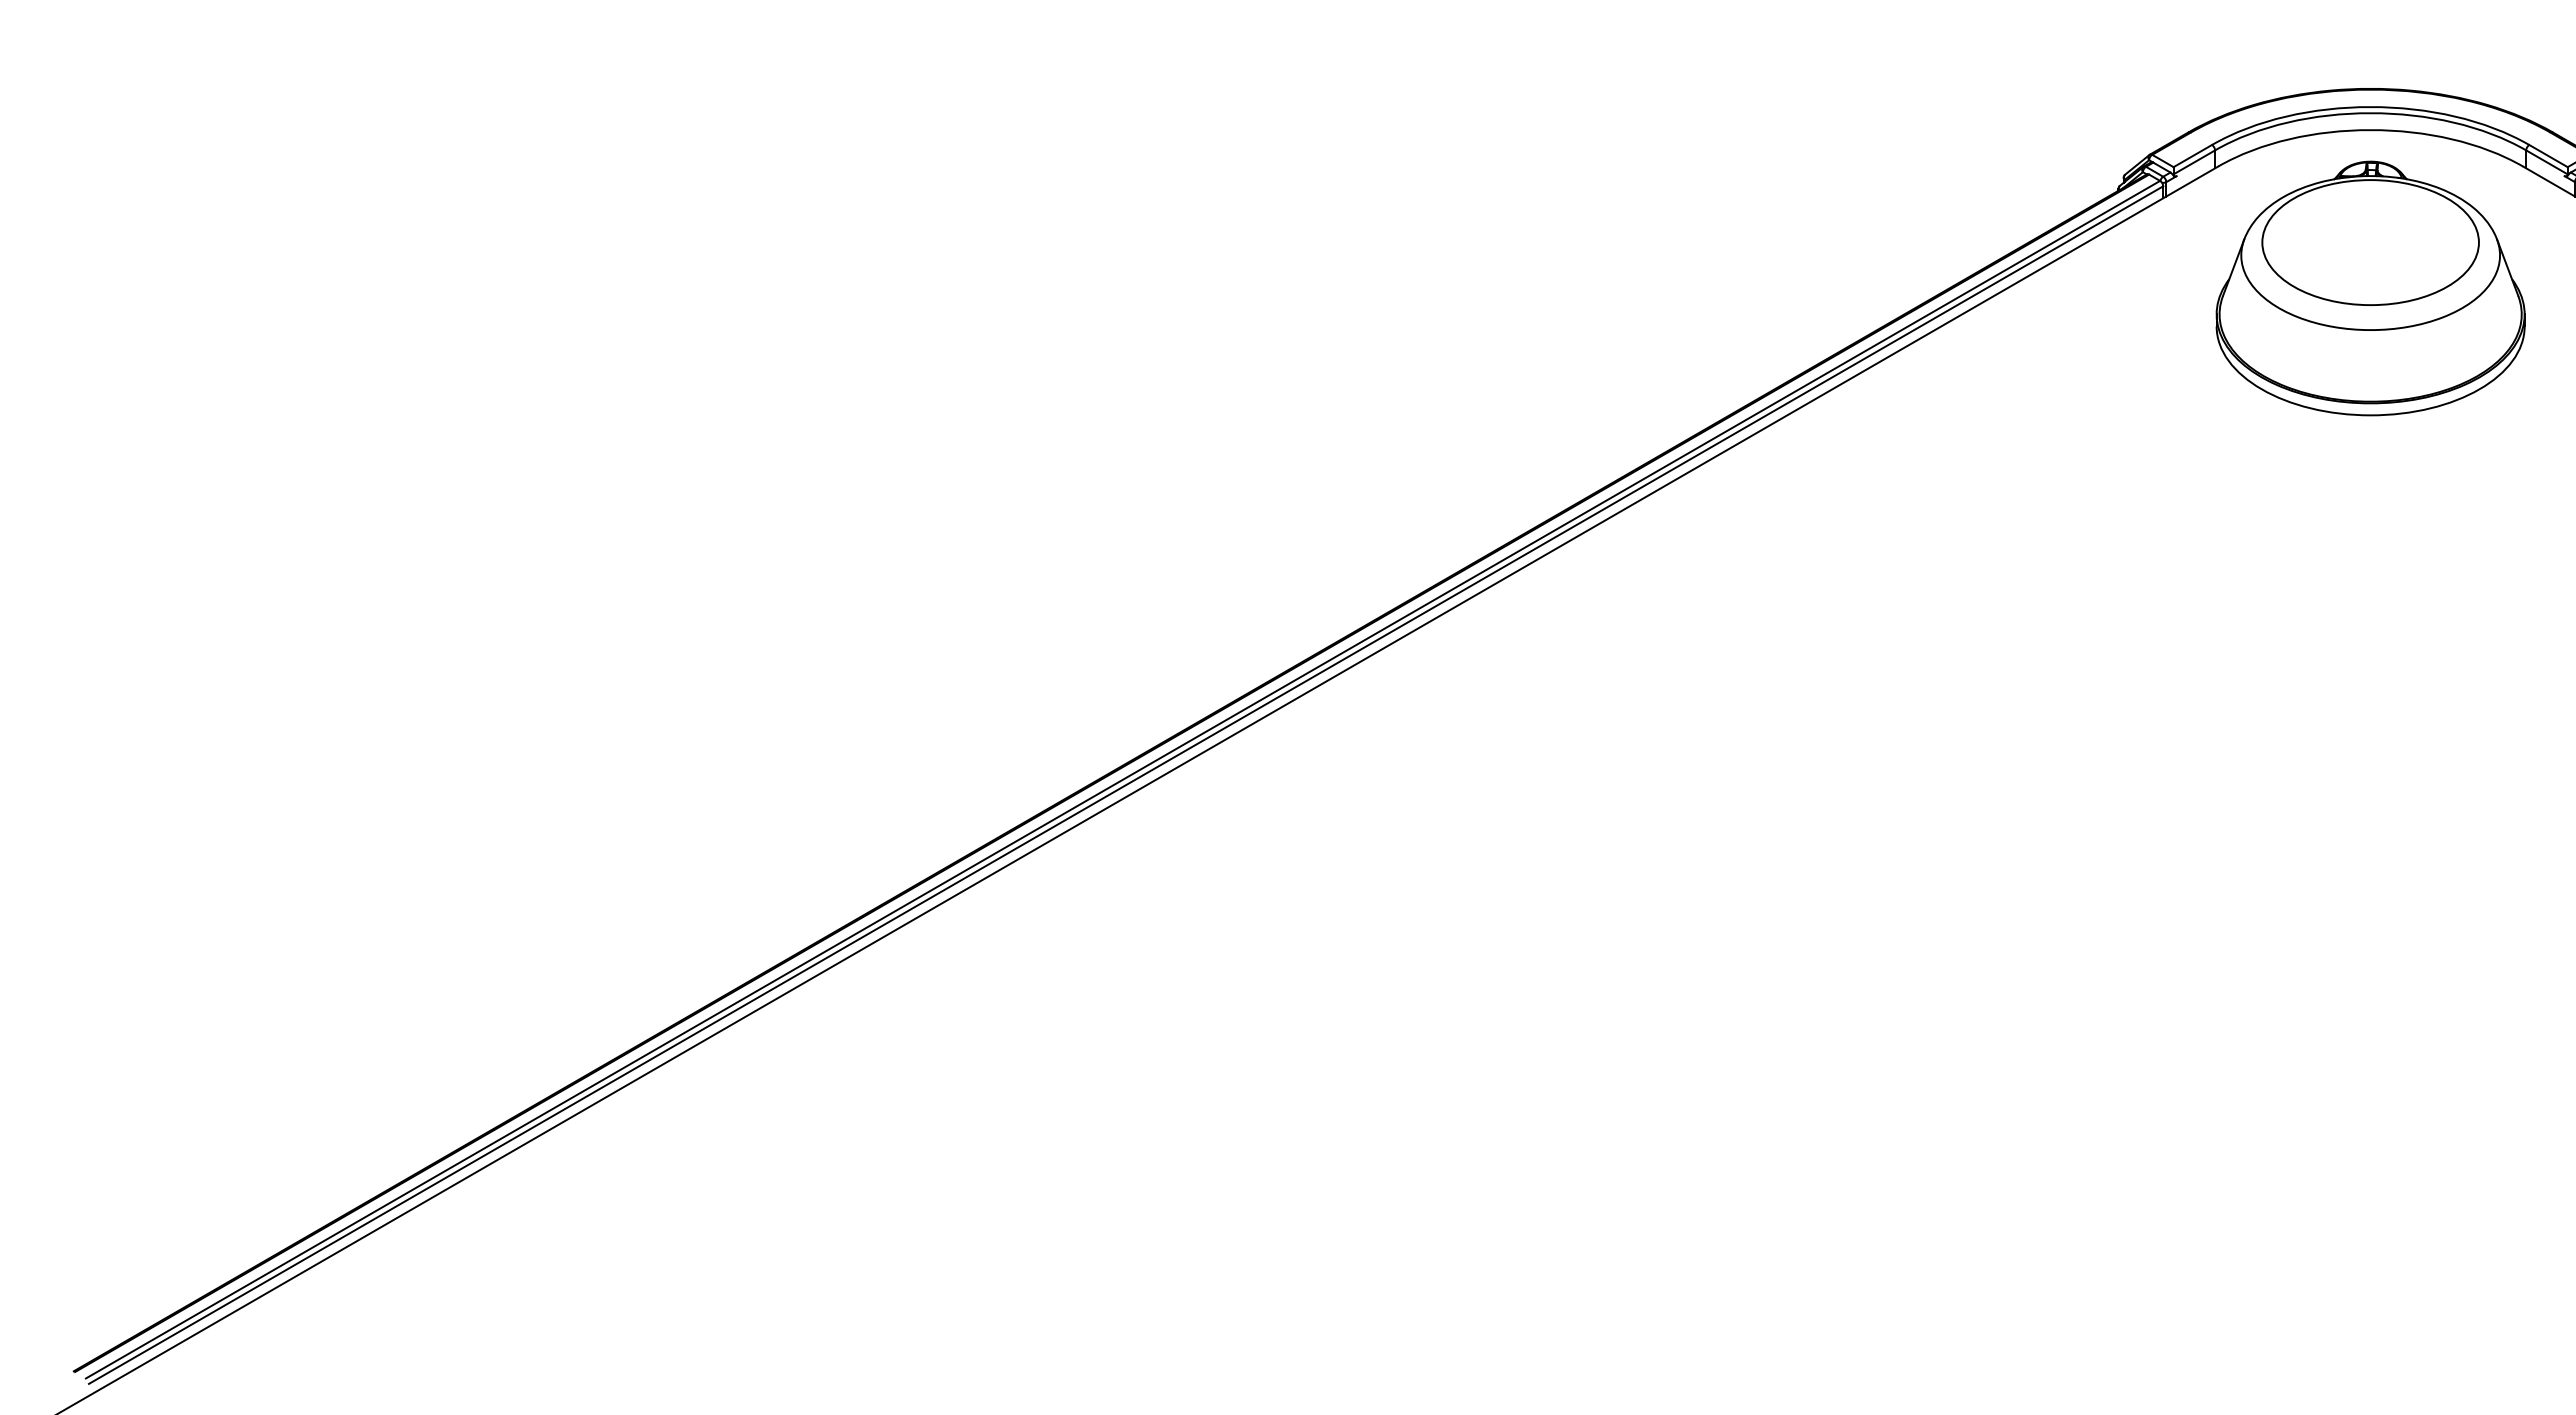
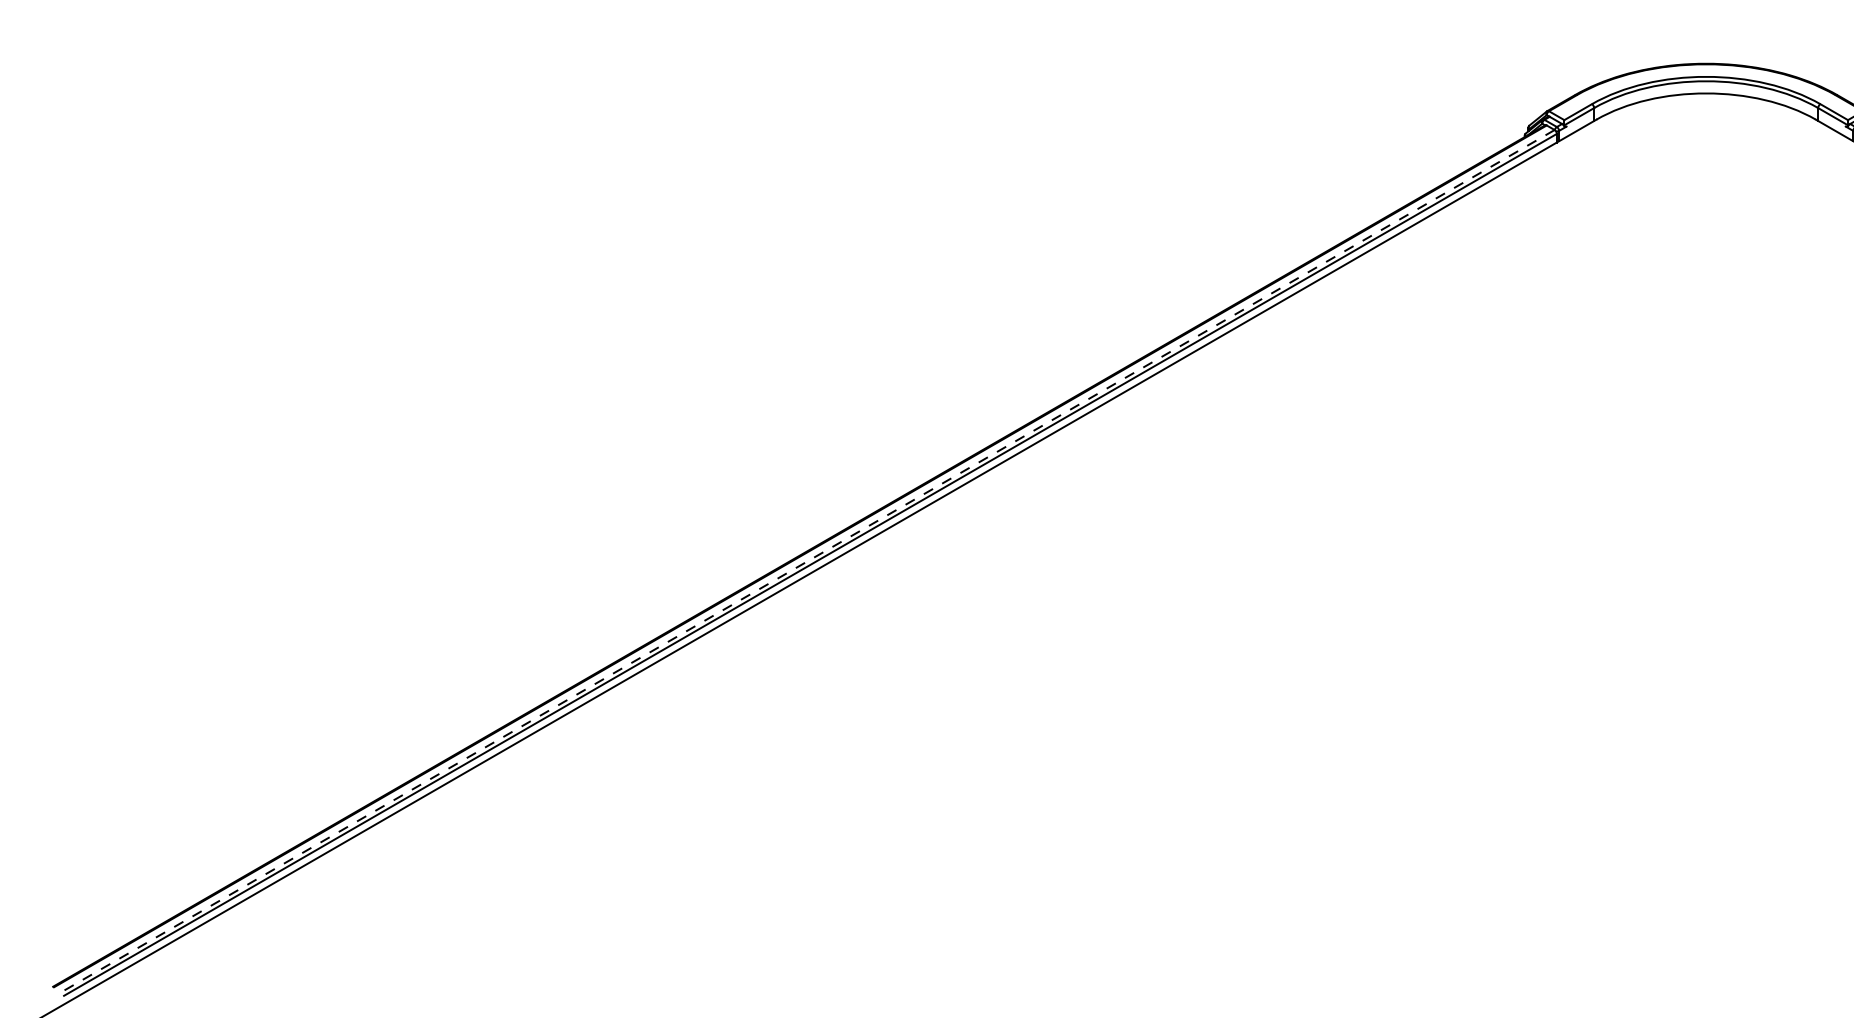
part: (2370, 288) -> (1706, 207), removed
line: (1123, 779) -> (808, 560), solid -> dashed

